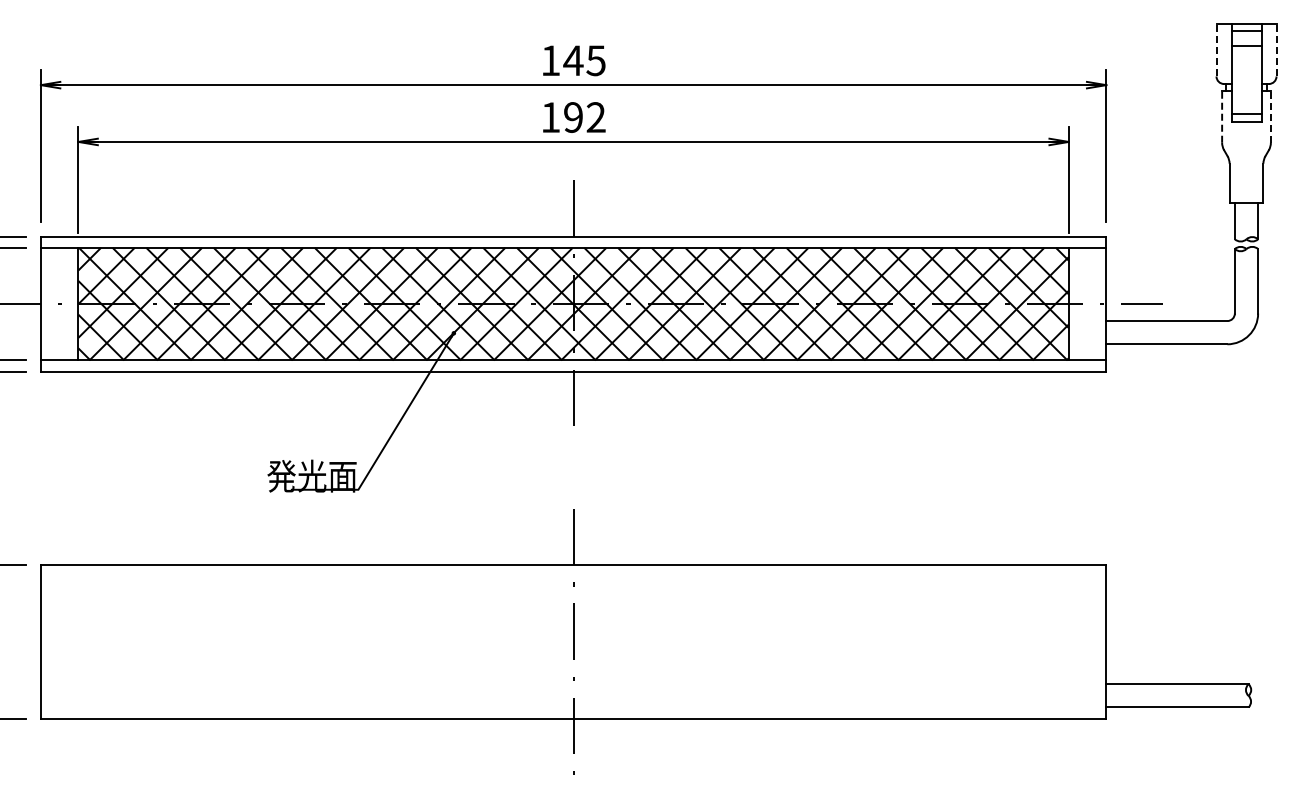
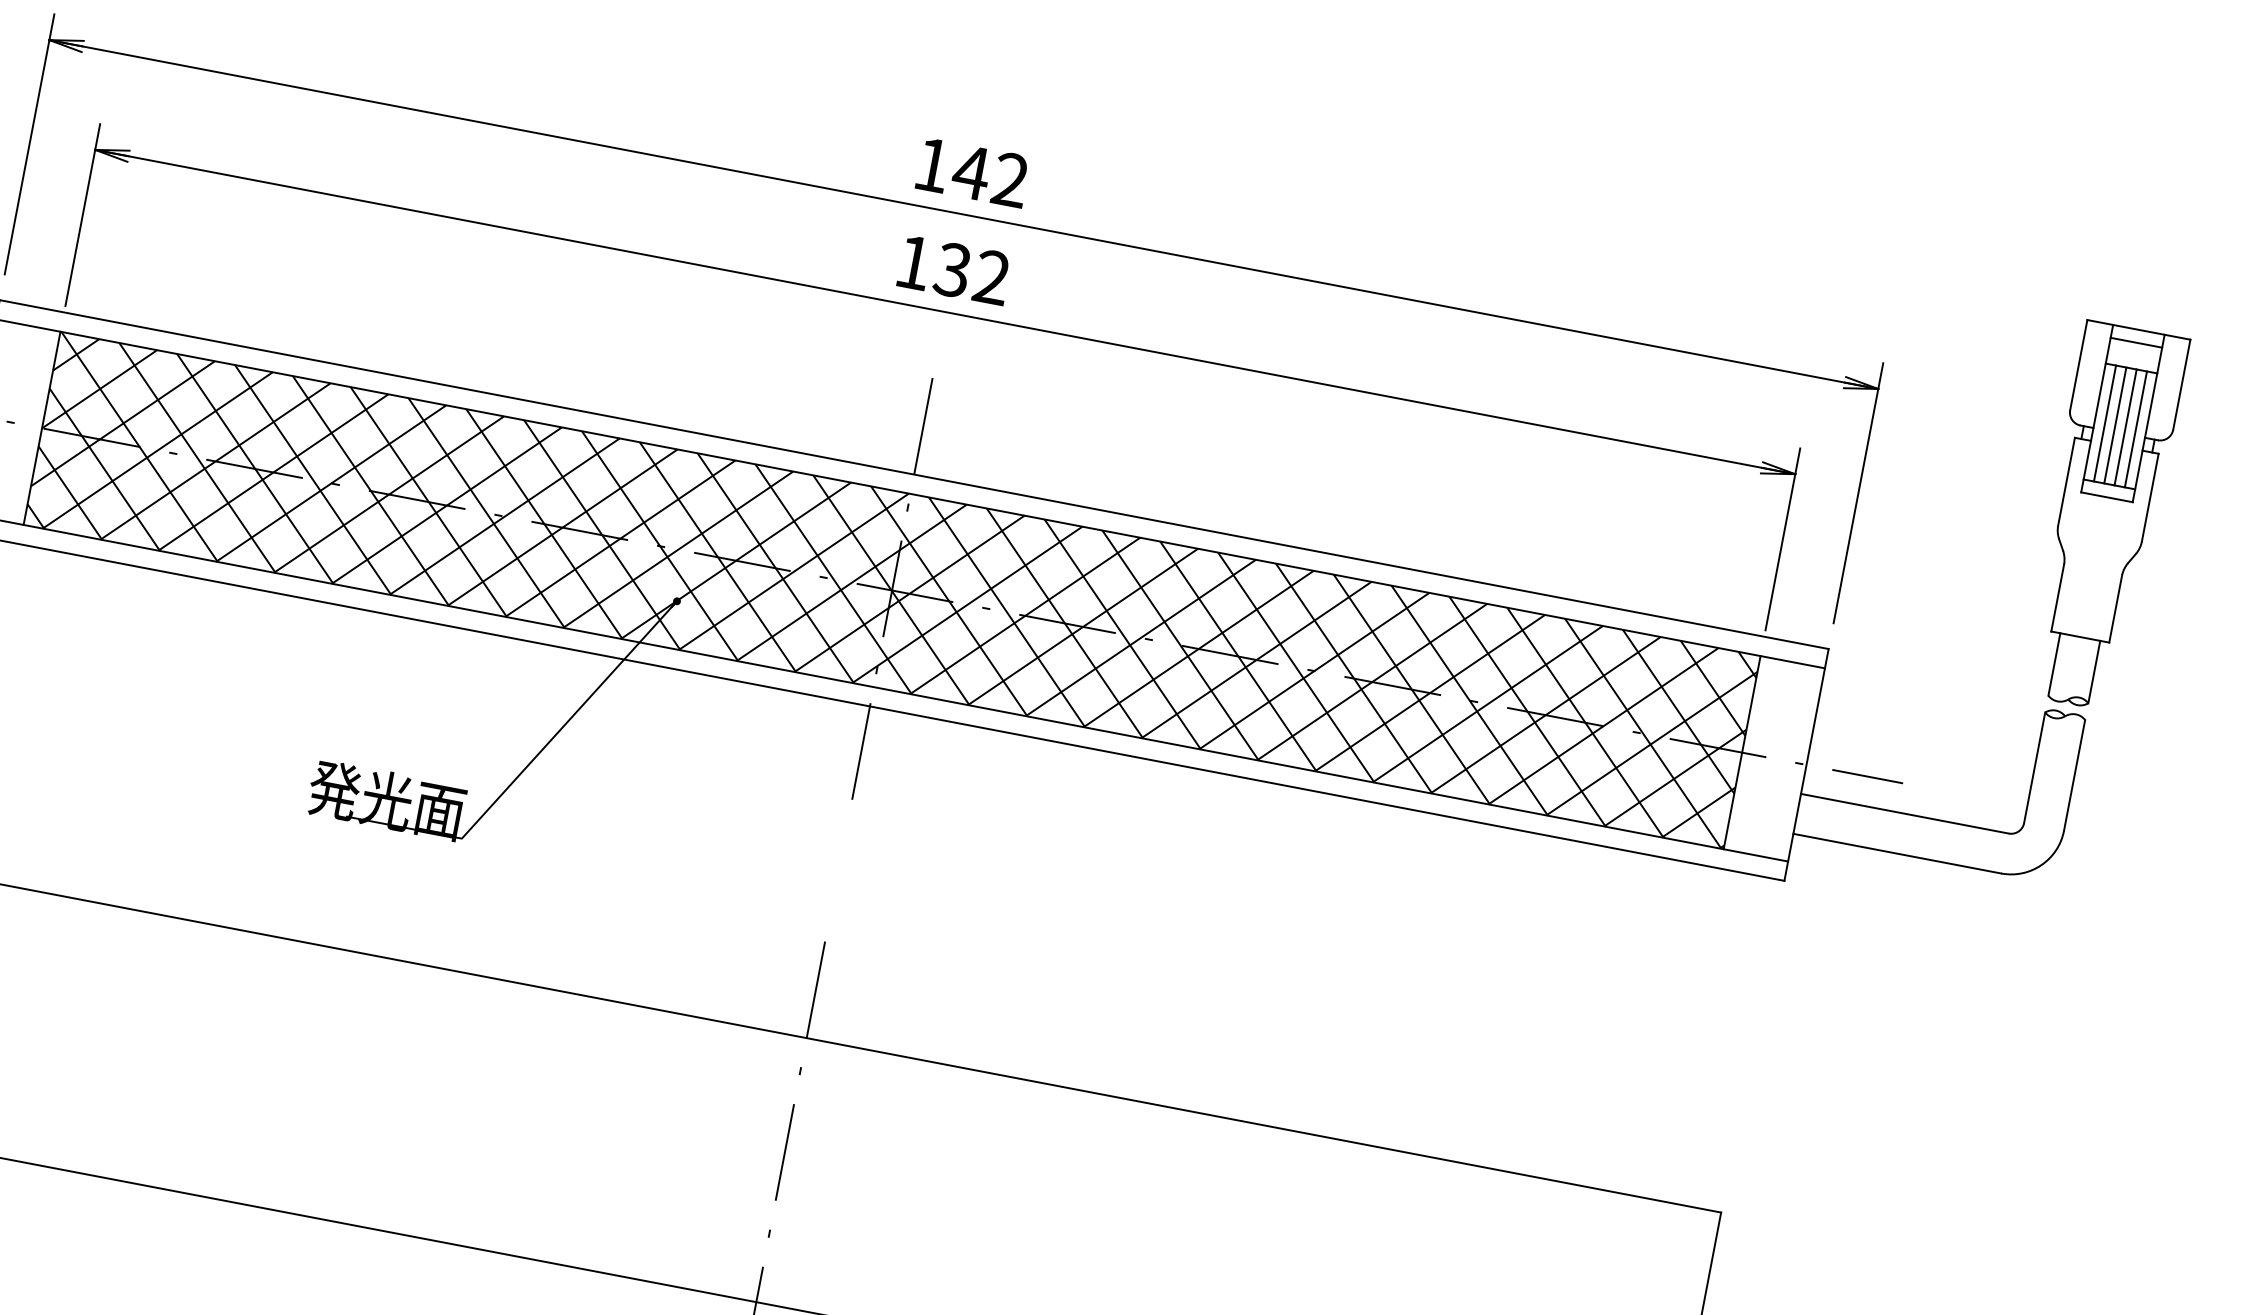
line: (1216, 49) -> (2079, 363), dashed -> solid
line: (1276, 49) -> (2182, 383), dashed -> solid
text: (595, 60) -> (1009, 179), 145 -> 142
line: (1237, 80) -> (2104, 423), added
line: (1243, 80) -> (2115, 425), added
line: (1249, 80) -> (2125, 427), added
line: (1255, 80) -> (2135, 429), added
text: (572, 117) -> (951, 269), 192 -> 132
line: (1222, 117) -> (2067, 482), dashed -> solid
line: (1270, 117) -> (2149, 498), dashed -> solid

